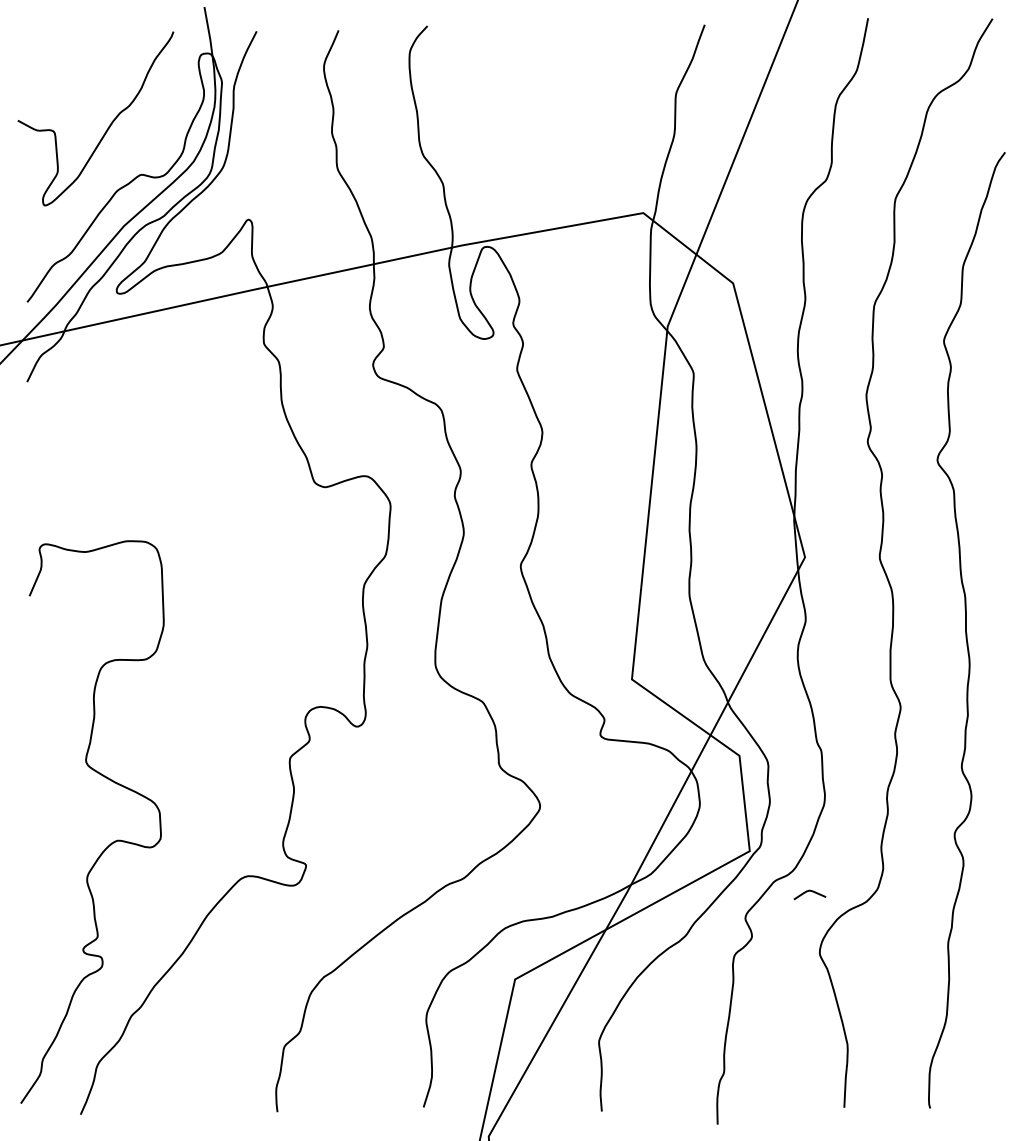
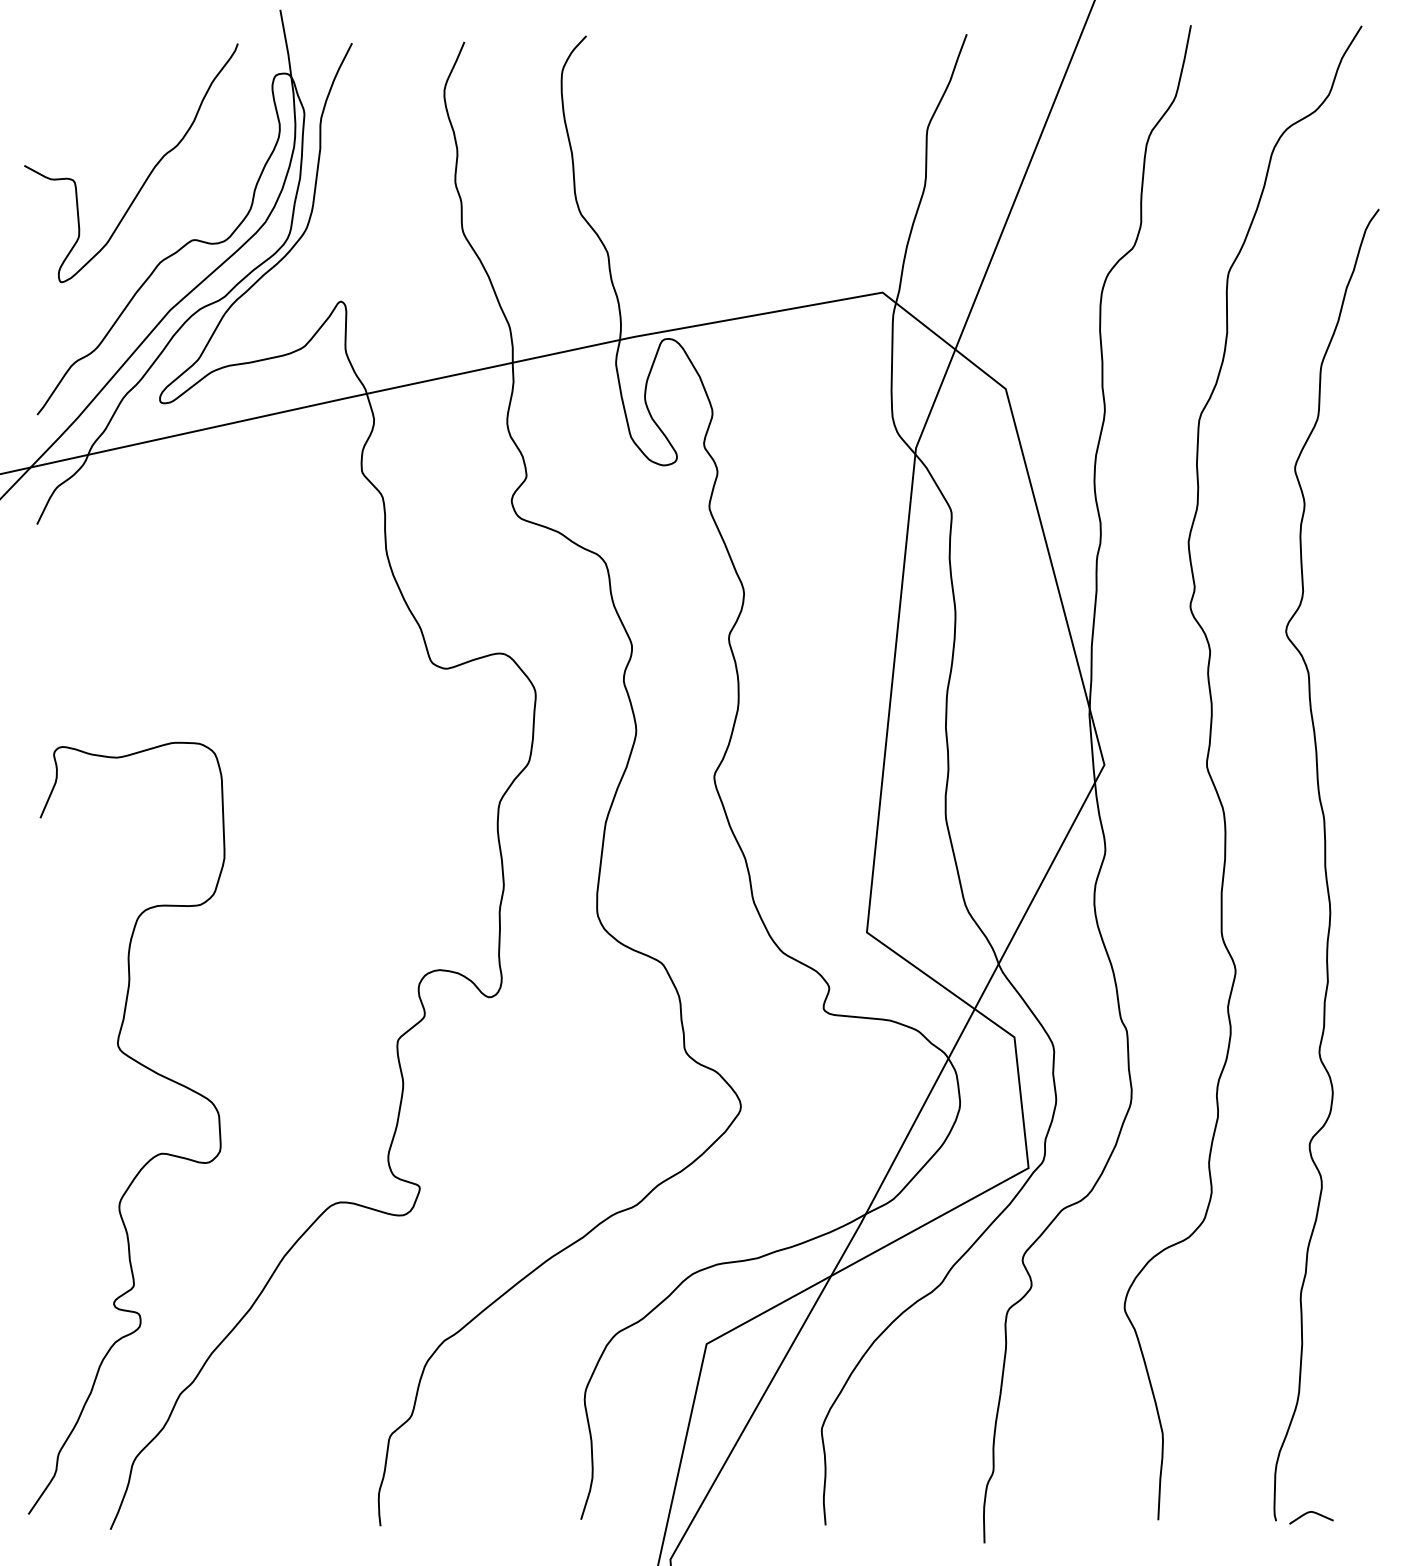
curve: (807, 892) -> (1308, 1514), moved

